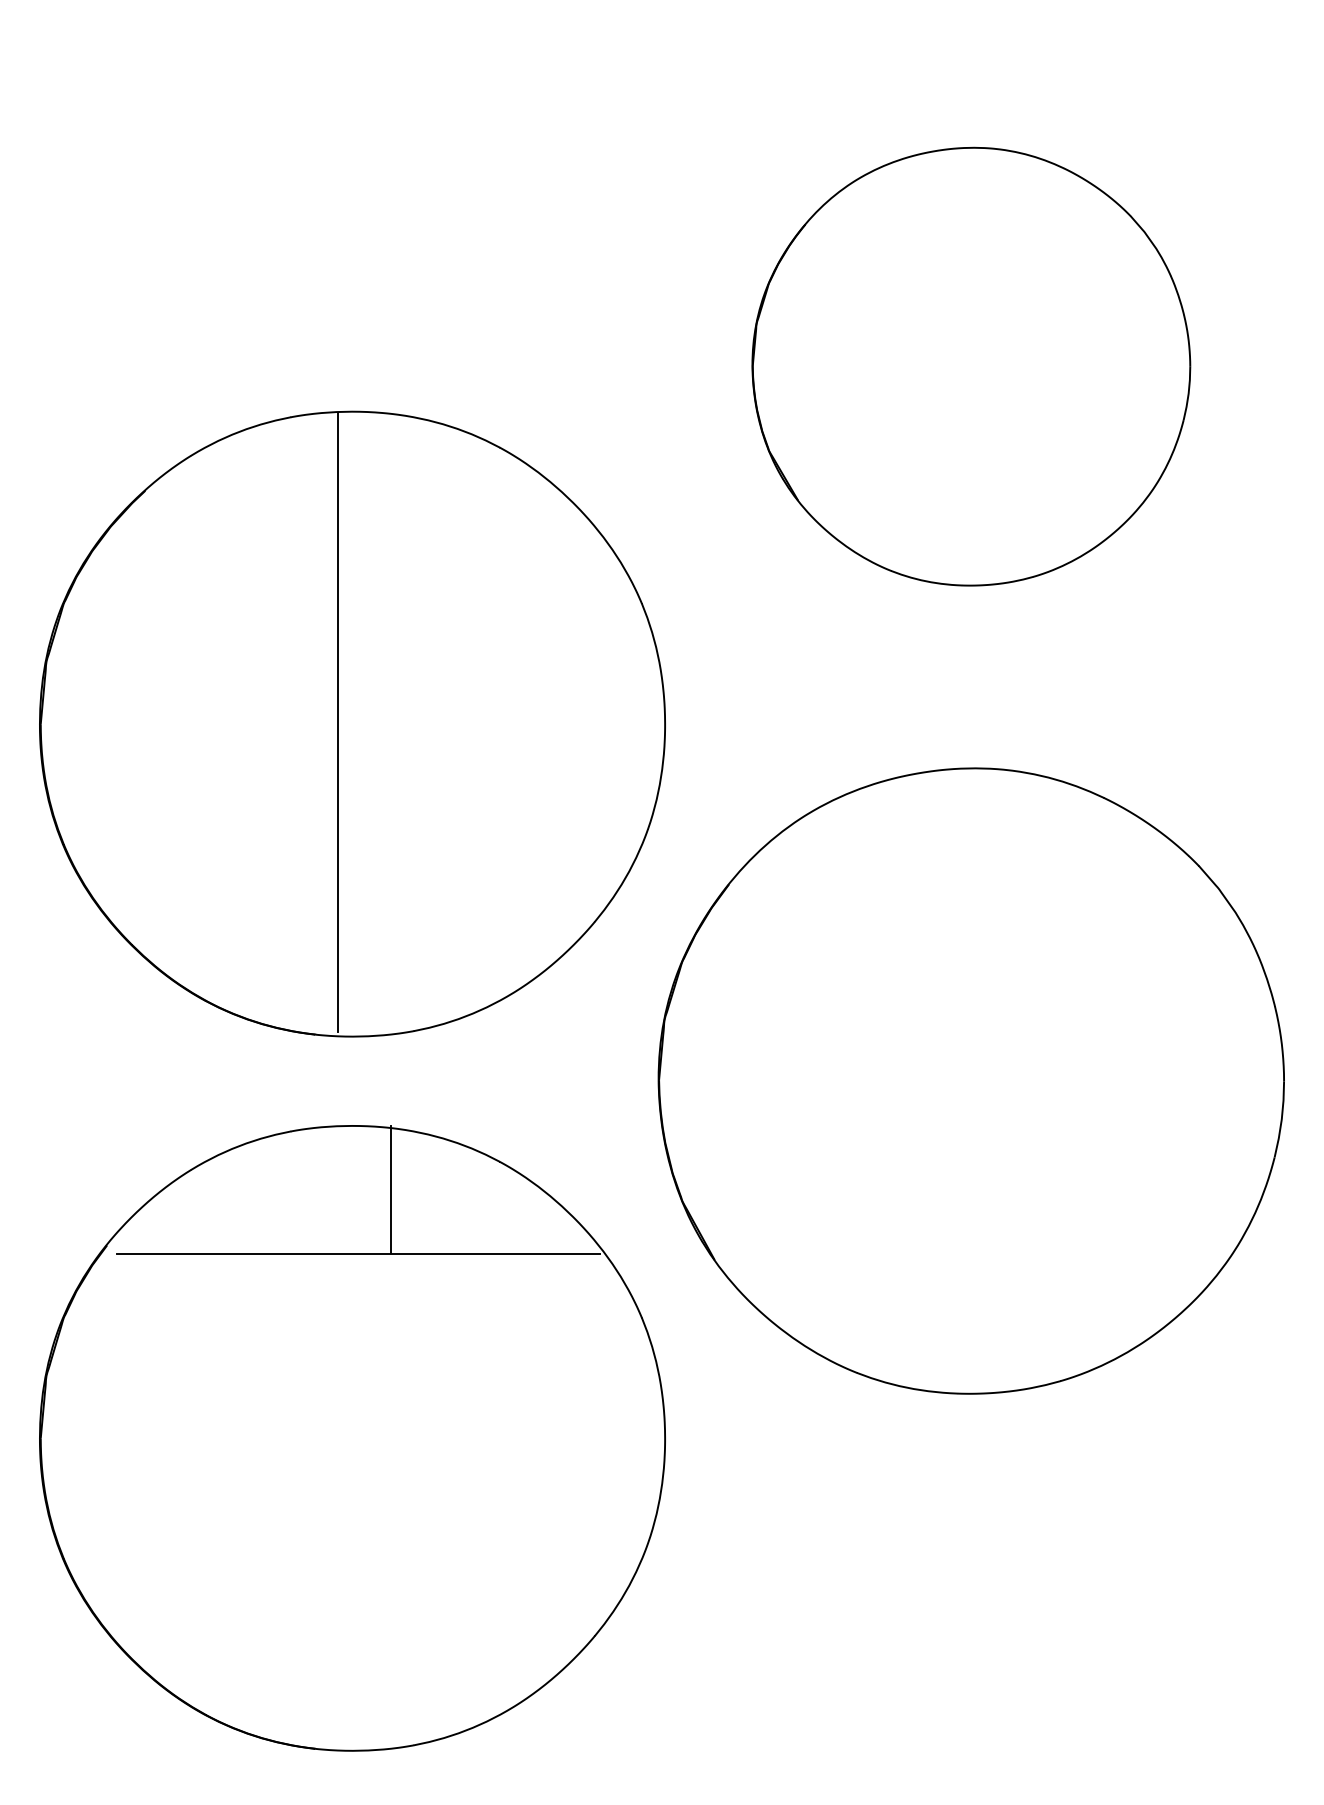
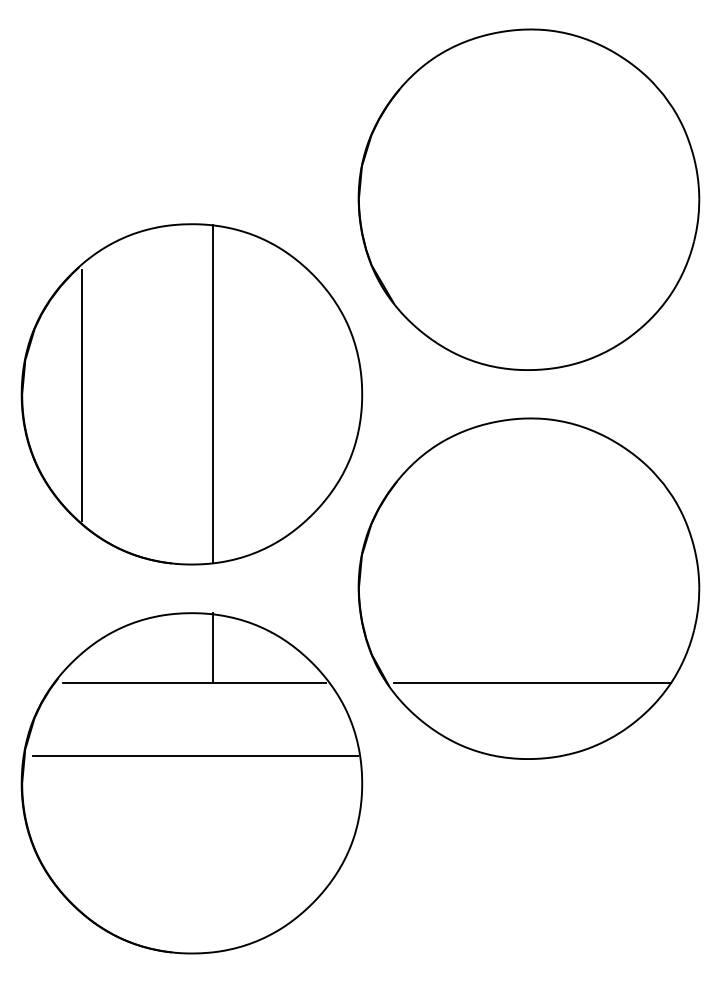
part: (970, 366) -> (528, 199), size x1.43
line: (336, 722) -> (212, 393), moved
line: (149, 726) -> (81, 395), added
line: (977, 1253) -> (532, 682), added
line: (359, 1387) -> (195, 755), added

